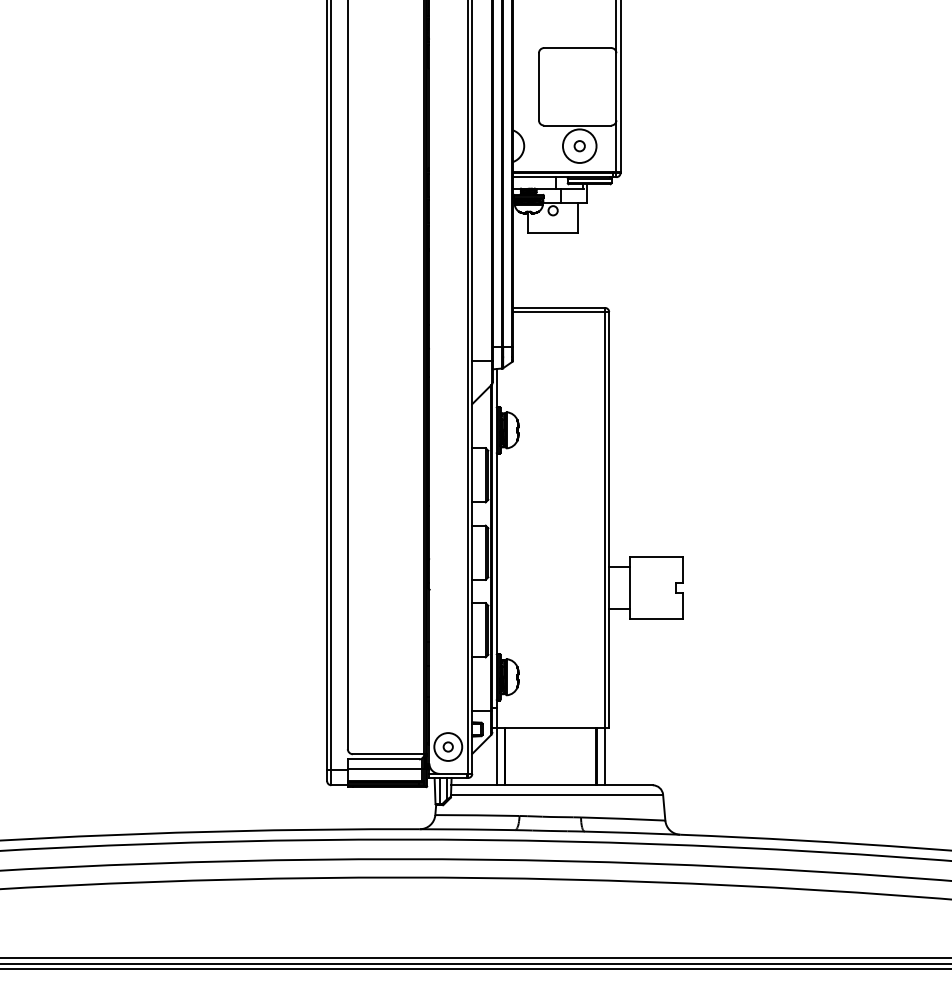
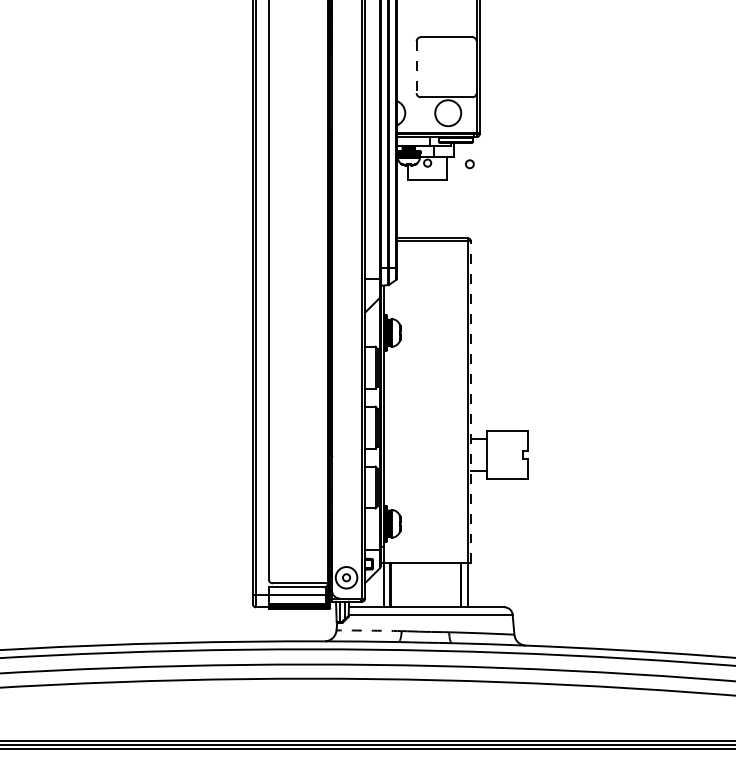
line: (538, 86) -> (416, 67), solid -> dashed
circle: (579, 146) -> (469, 164), moved
line: (609, 519) -> (471, 401), solid -> dashed
arc: (477, 815) -> (369, 630), solid -> dashed

